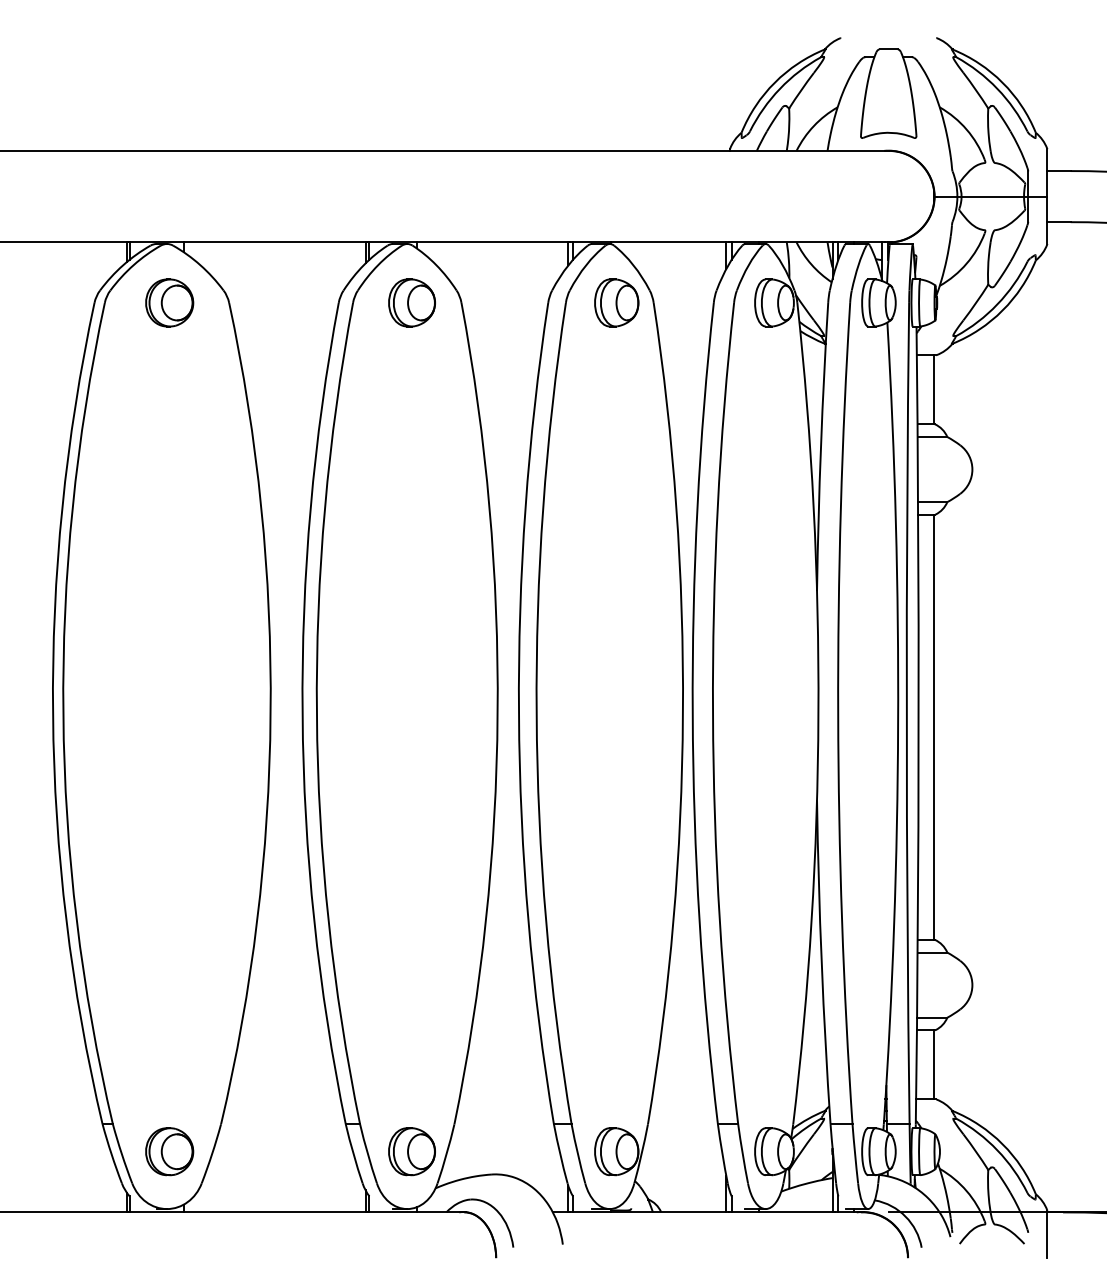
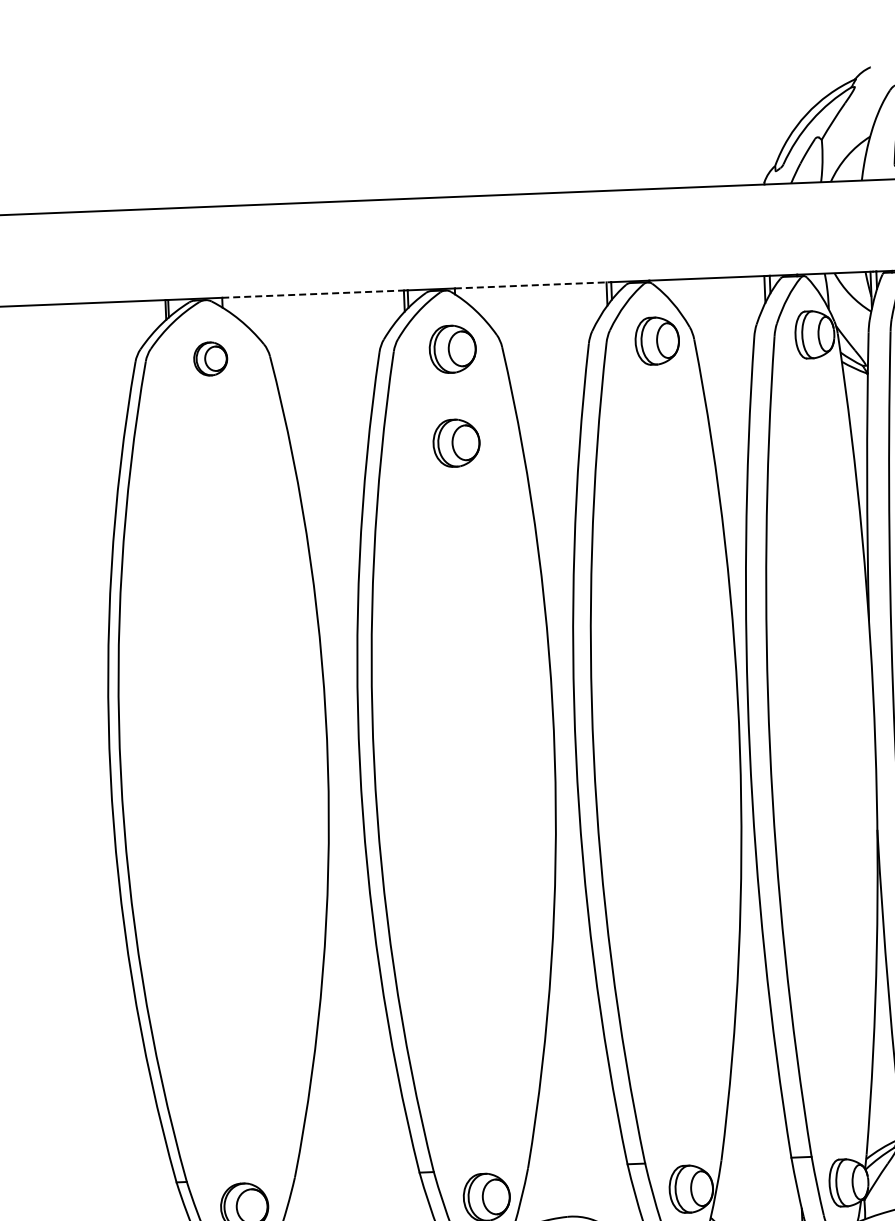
line: (275, 242) -> (313, 294), solid -> dashed
line: (493, 242) -> (531, 285), solid -> dashed
part: (169, 302) -> (210, 358), size x0.7
part: (411, 396) -> (455, 442), added

